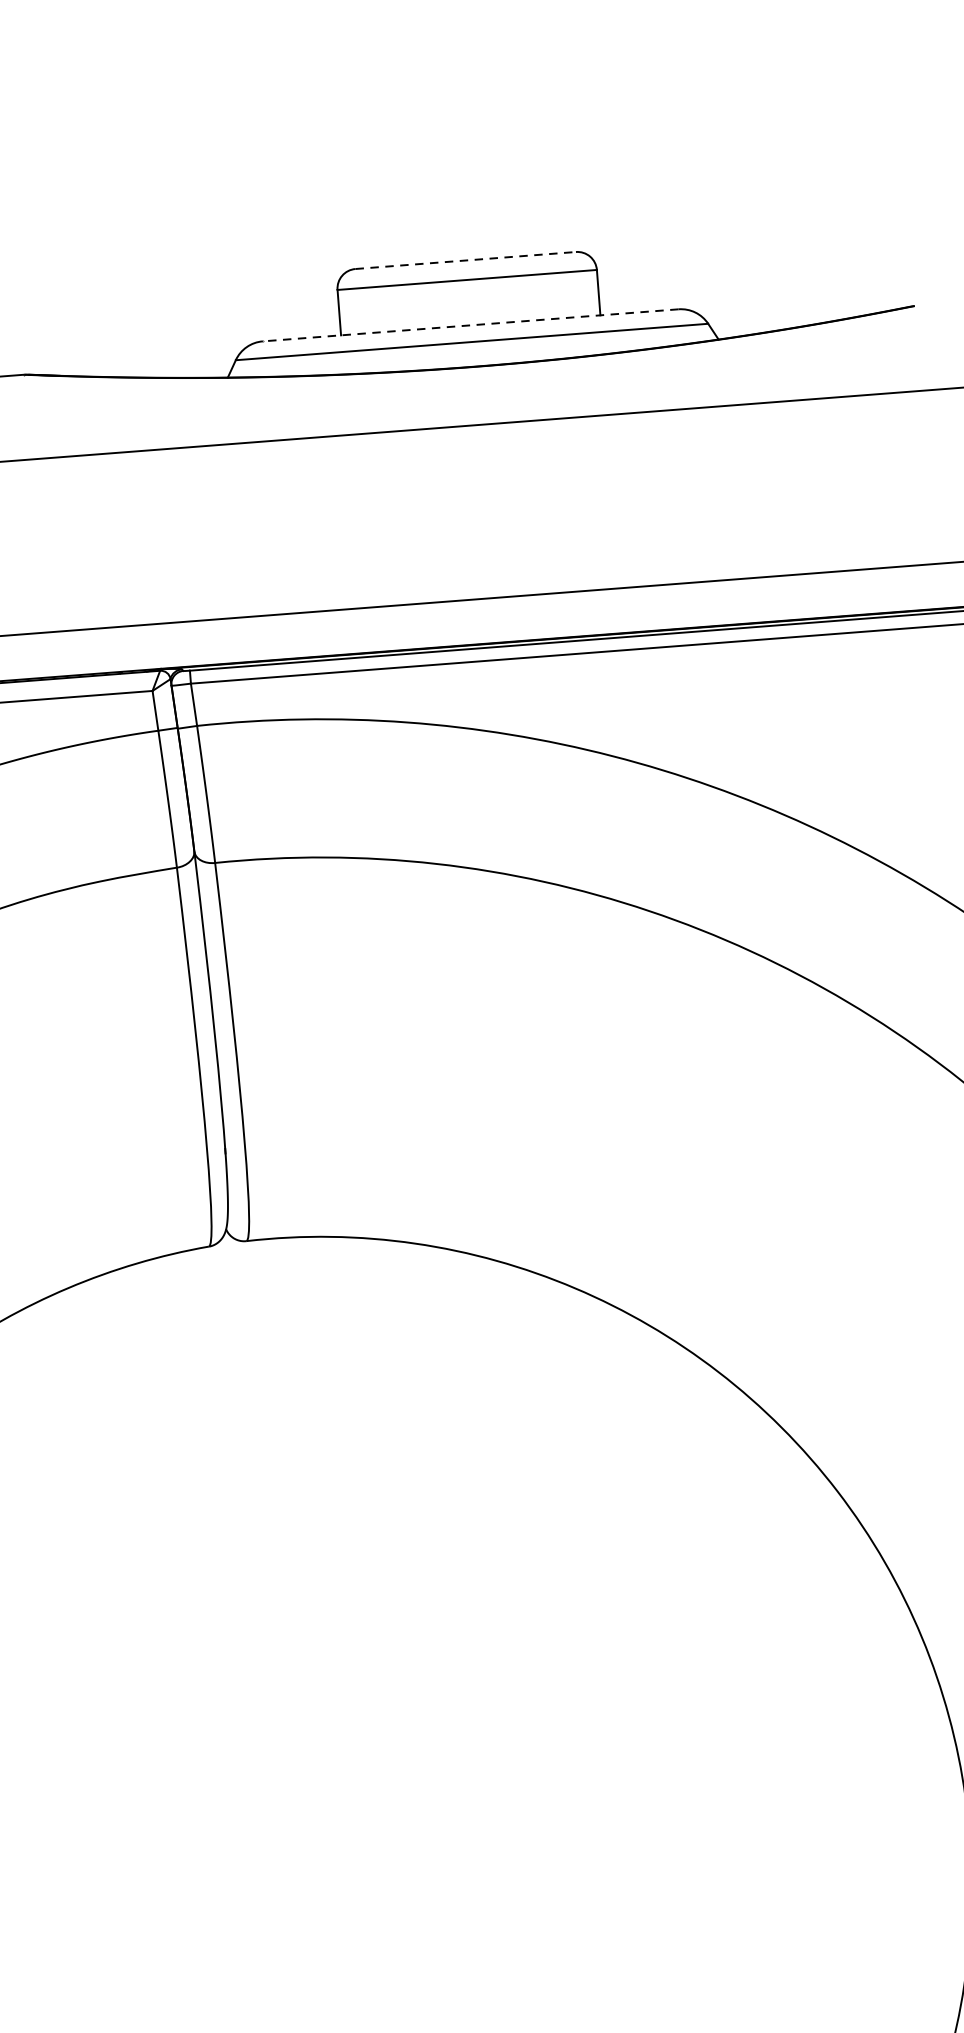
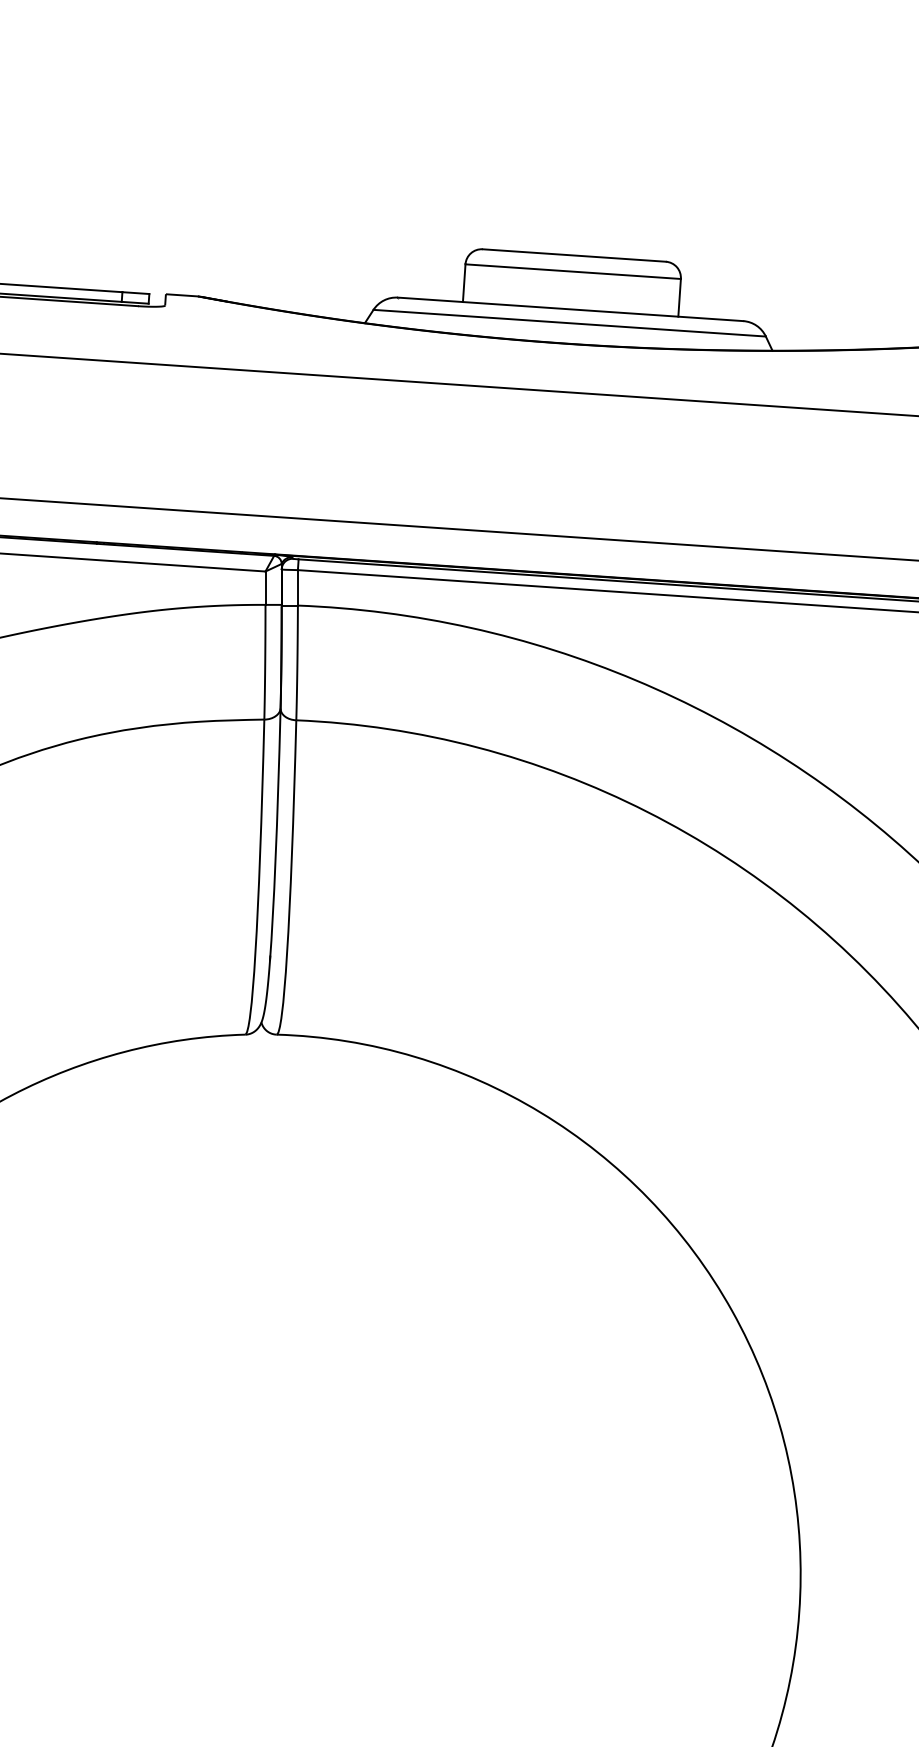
line: (465, 260) -> (574, 255), dashed -> solid
line: (470, 325) -> (570, 309), dashed -> solid

